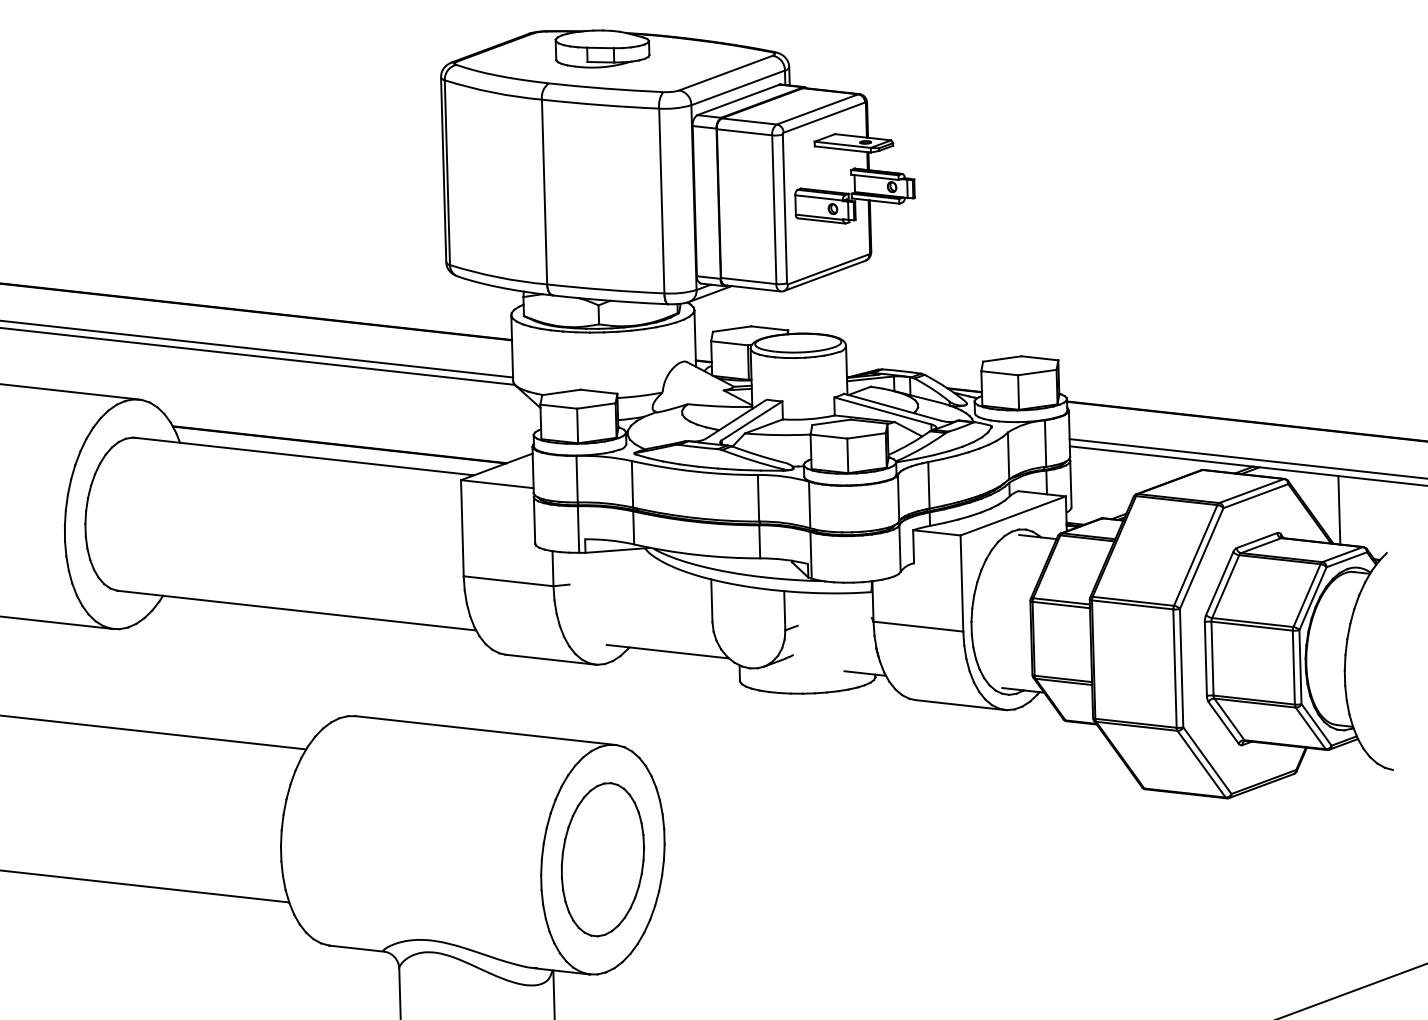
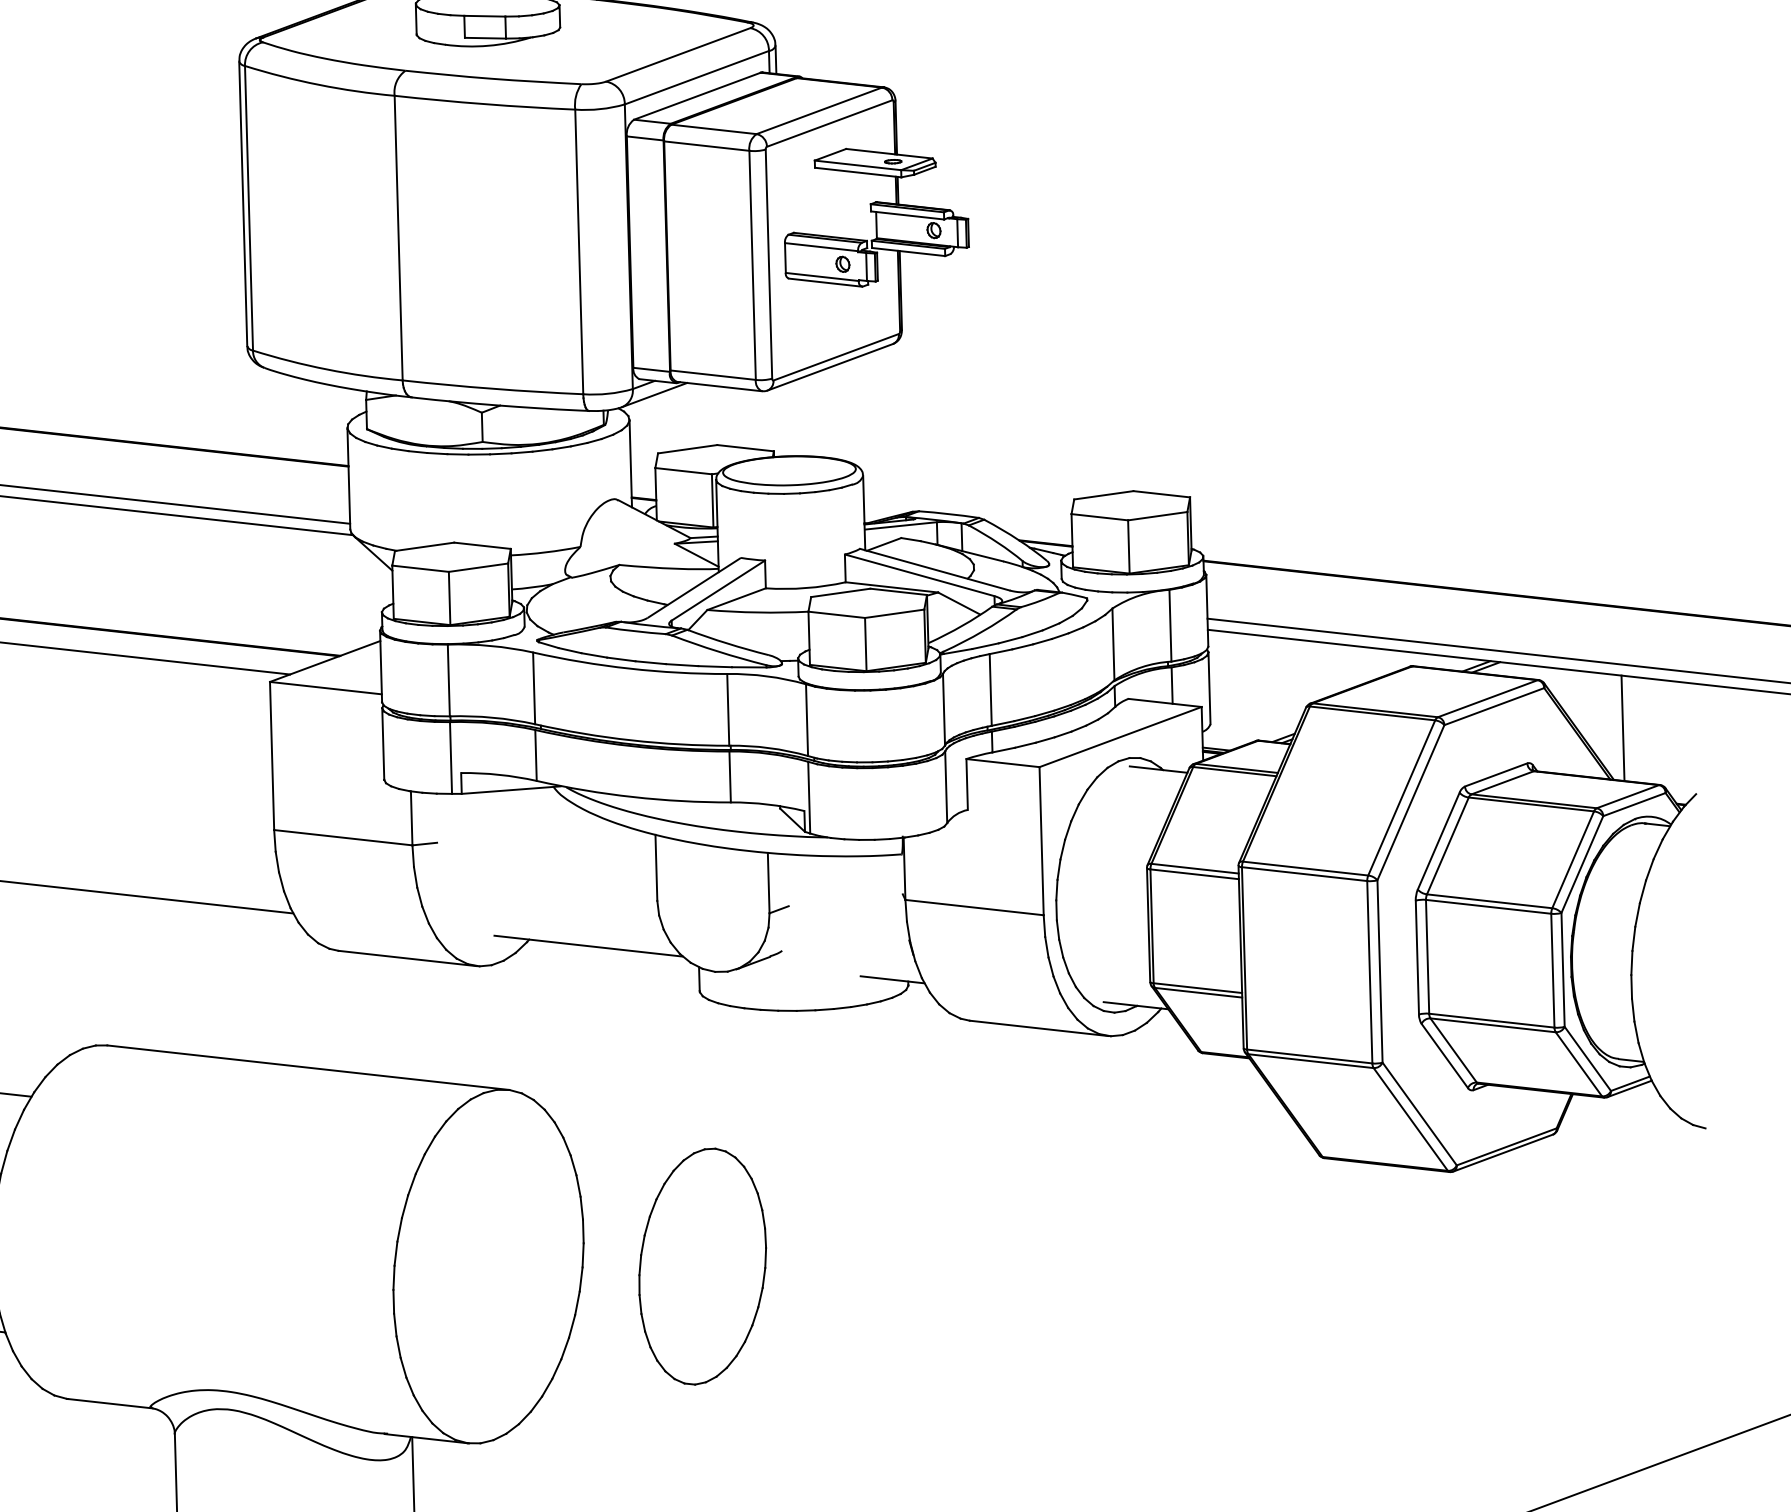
part: (602, 859) -> (702, 1266), moved

